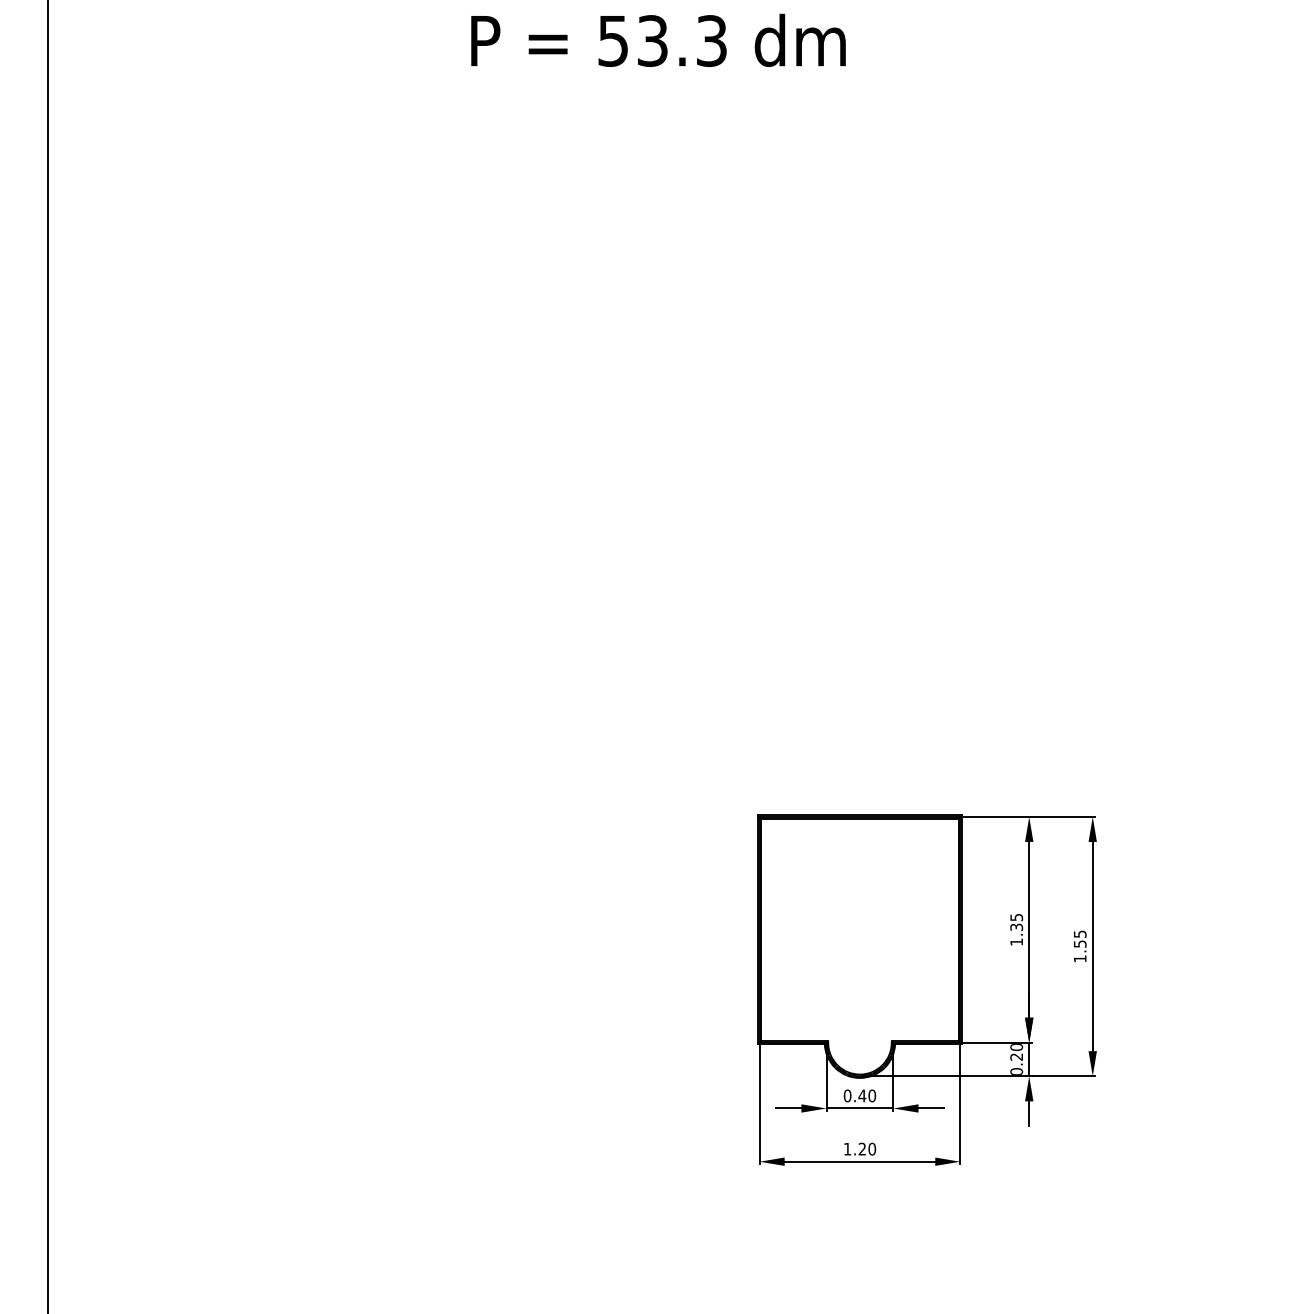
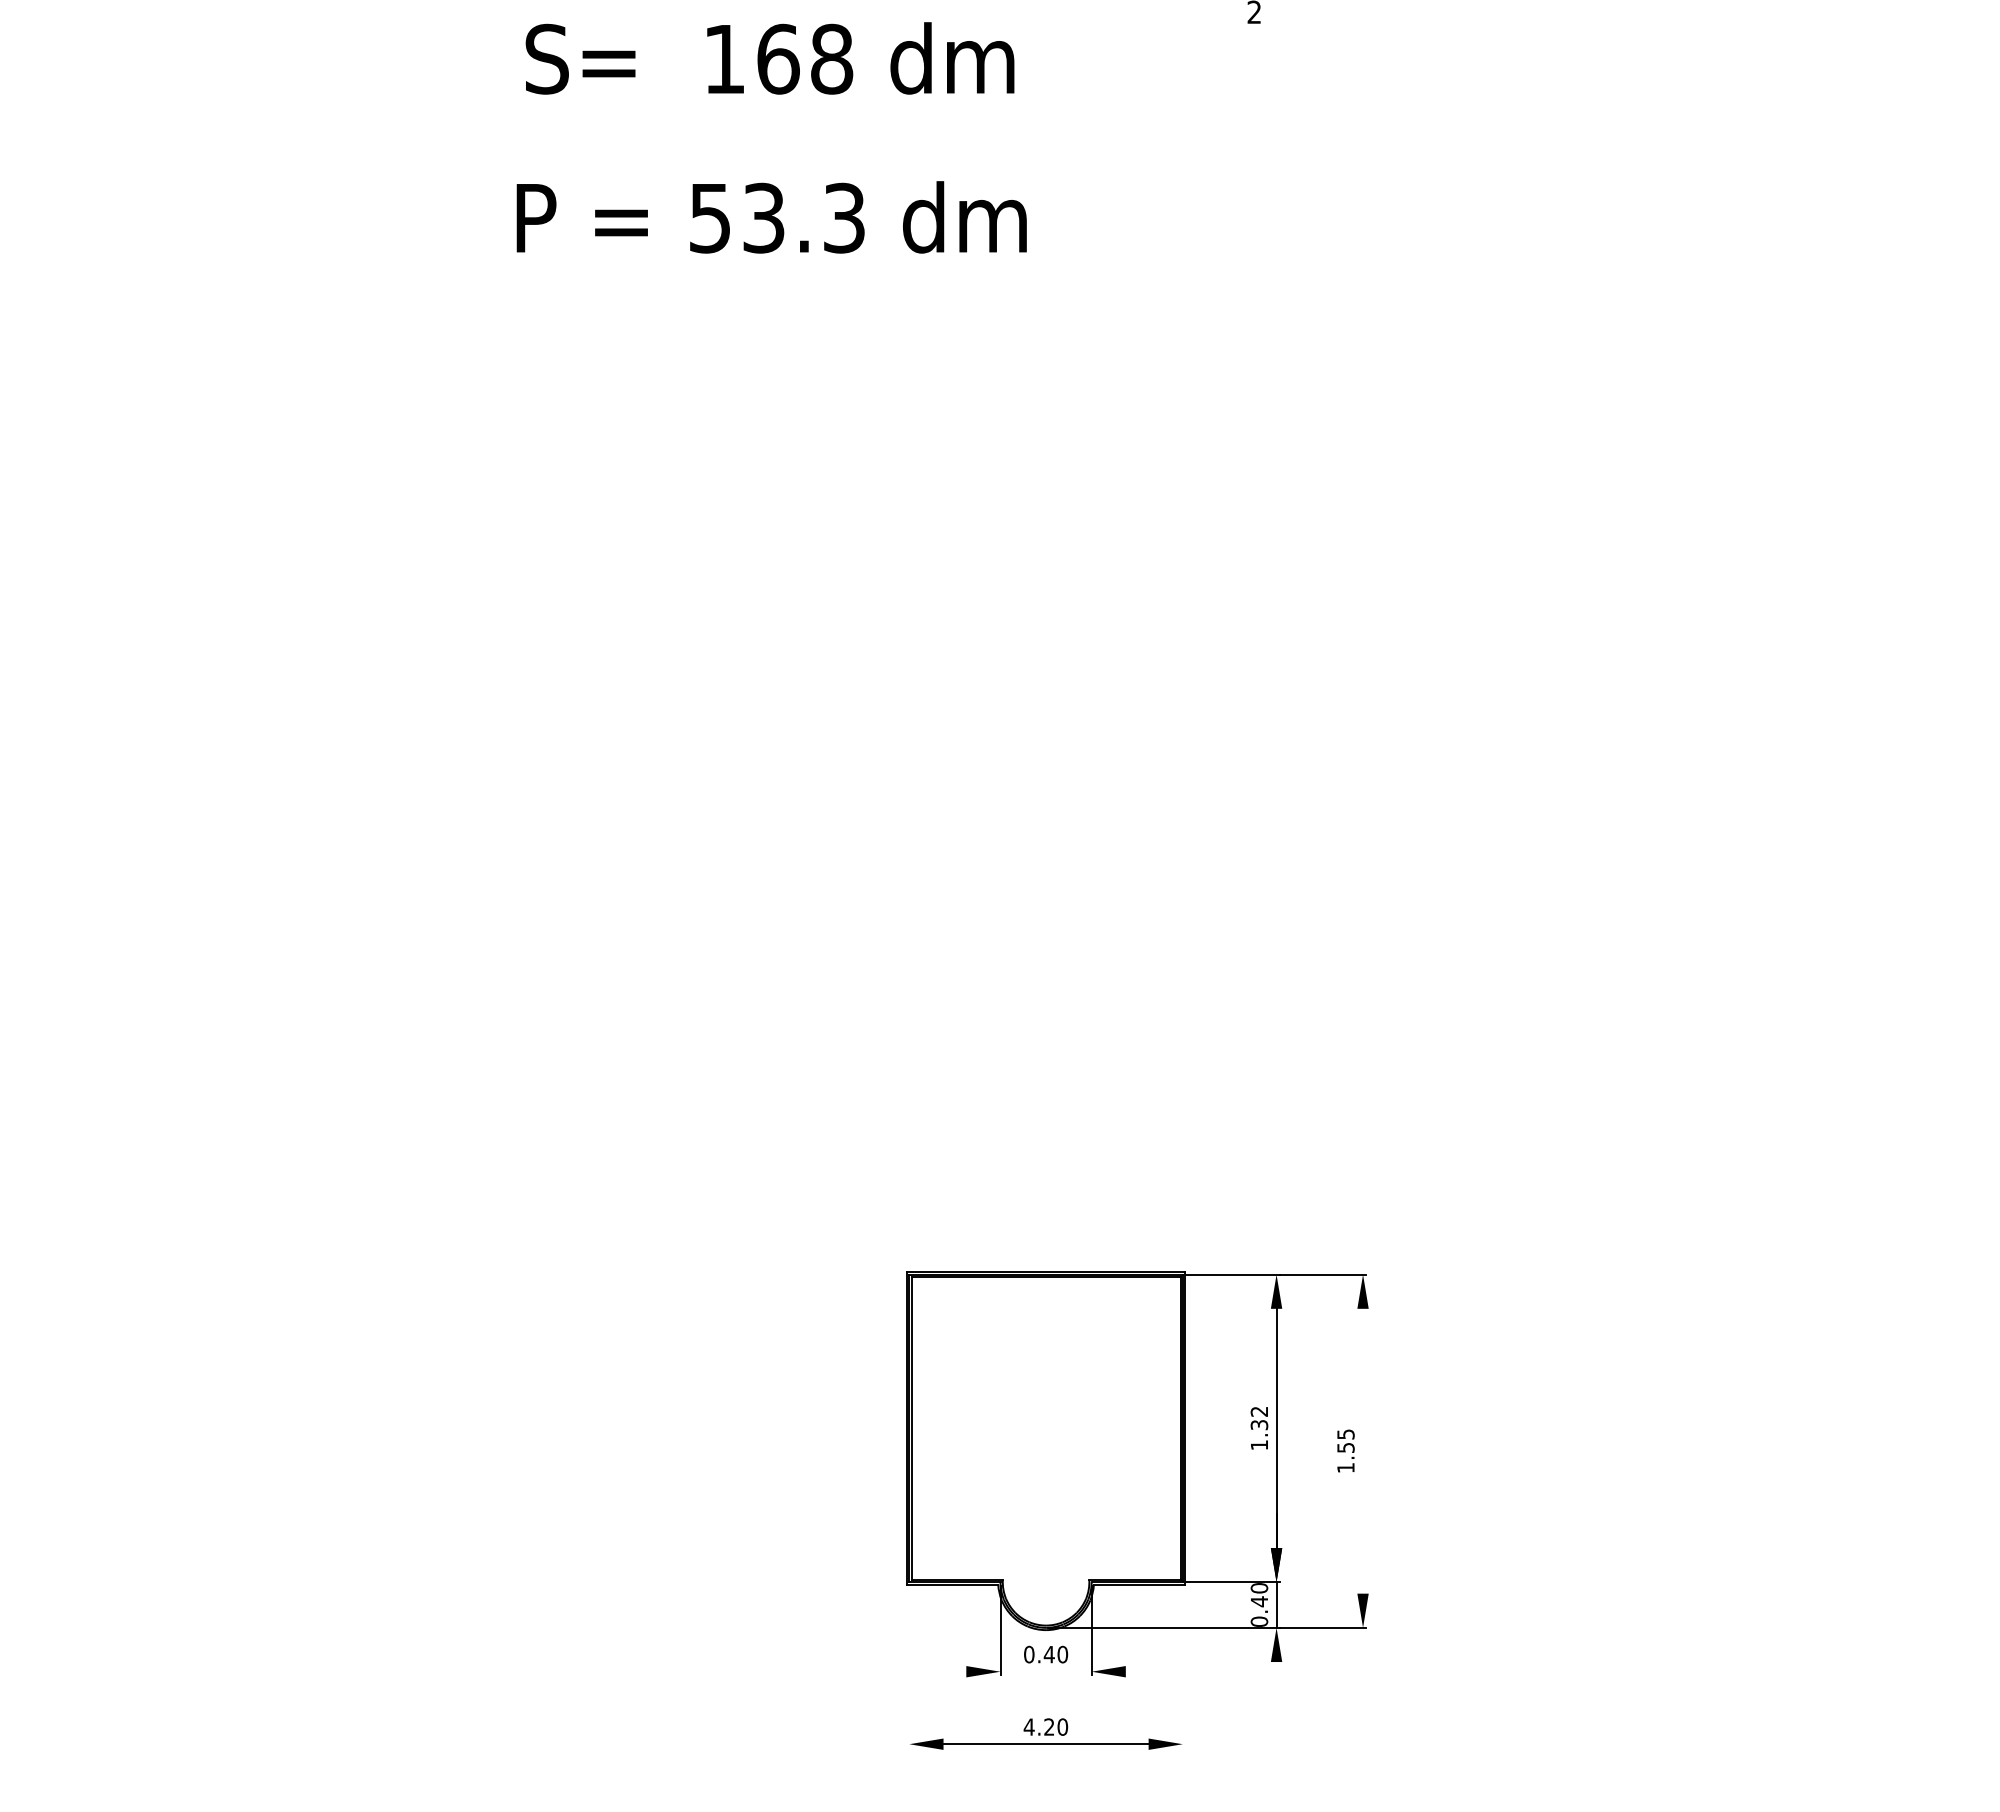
text: (1016, 917) -> (1259, 1411), 1.35 -> 1.32
line: (1093, 946) -> (1363, 1450), removed
text: (1015, 1056) -> (1258, 1601), 0.20 -> 0.40
line: (759, 1104) -> (909, 1666), removed
line: (960, 1104) -> (1182, 1666), removed
line: (789, 1108) -> (949, 1671), removed
line: (859, 1108) -> (1045, 1671), removed
line: (930, 1108) -> (1142, 1671), removed
line: (1029, 1114) -> (1276, 1679), removed
text: (847, 1148) -> (1028, 1726), 1.20 -> 4.20

